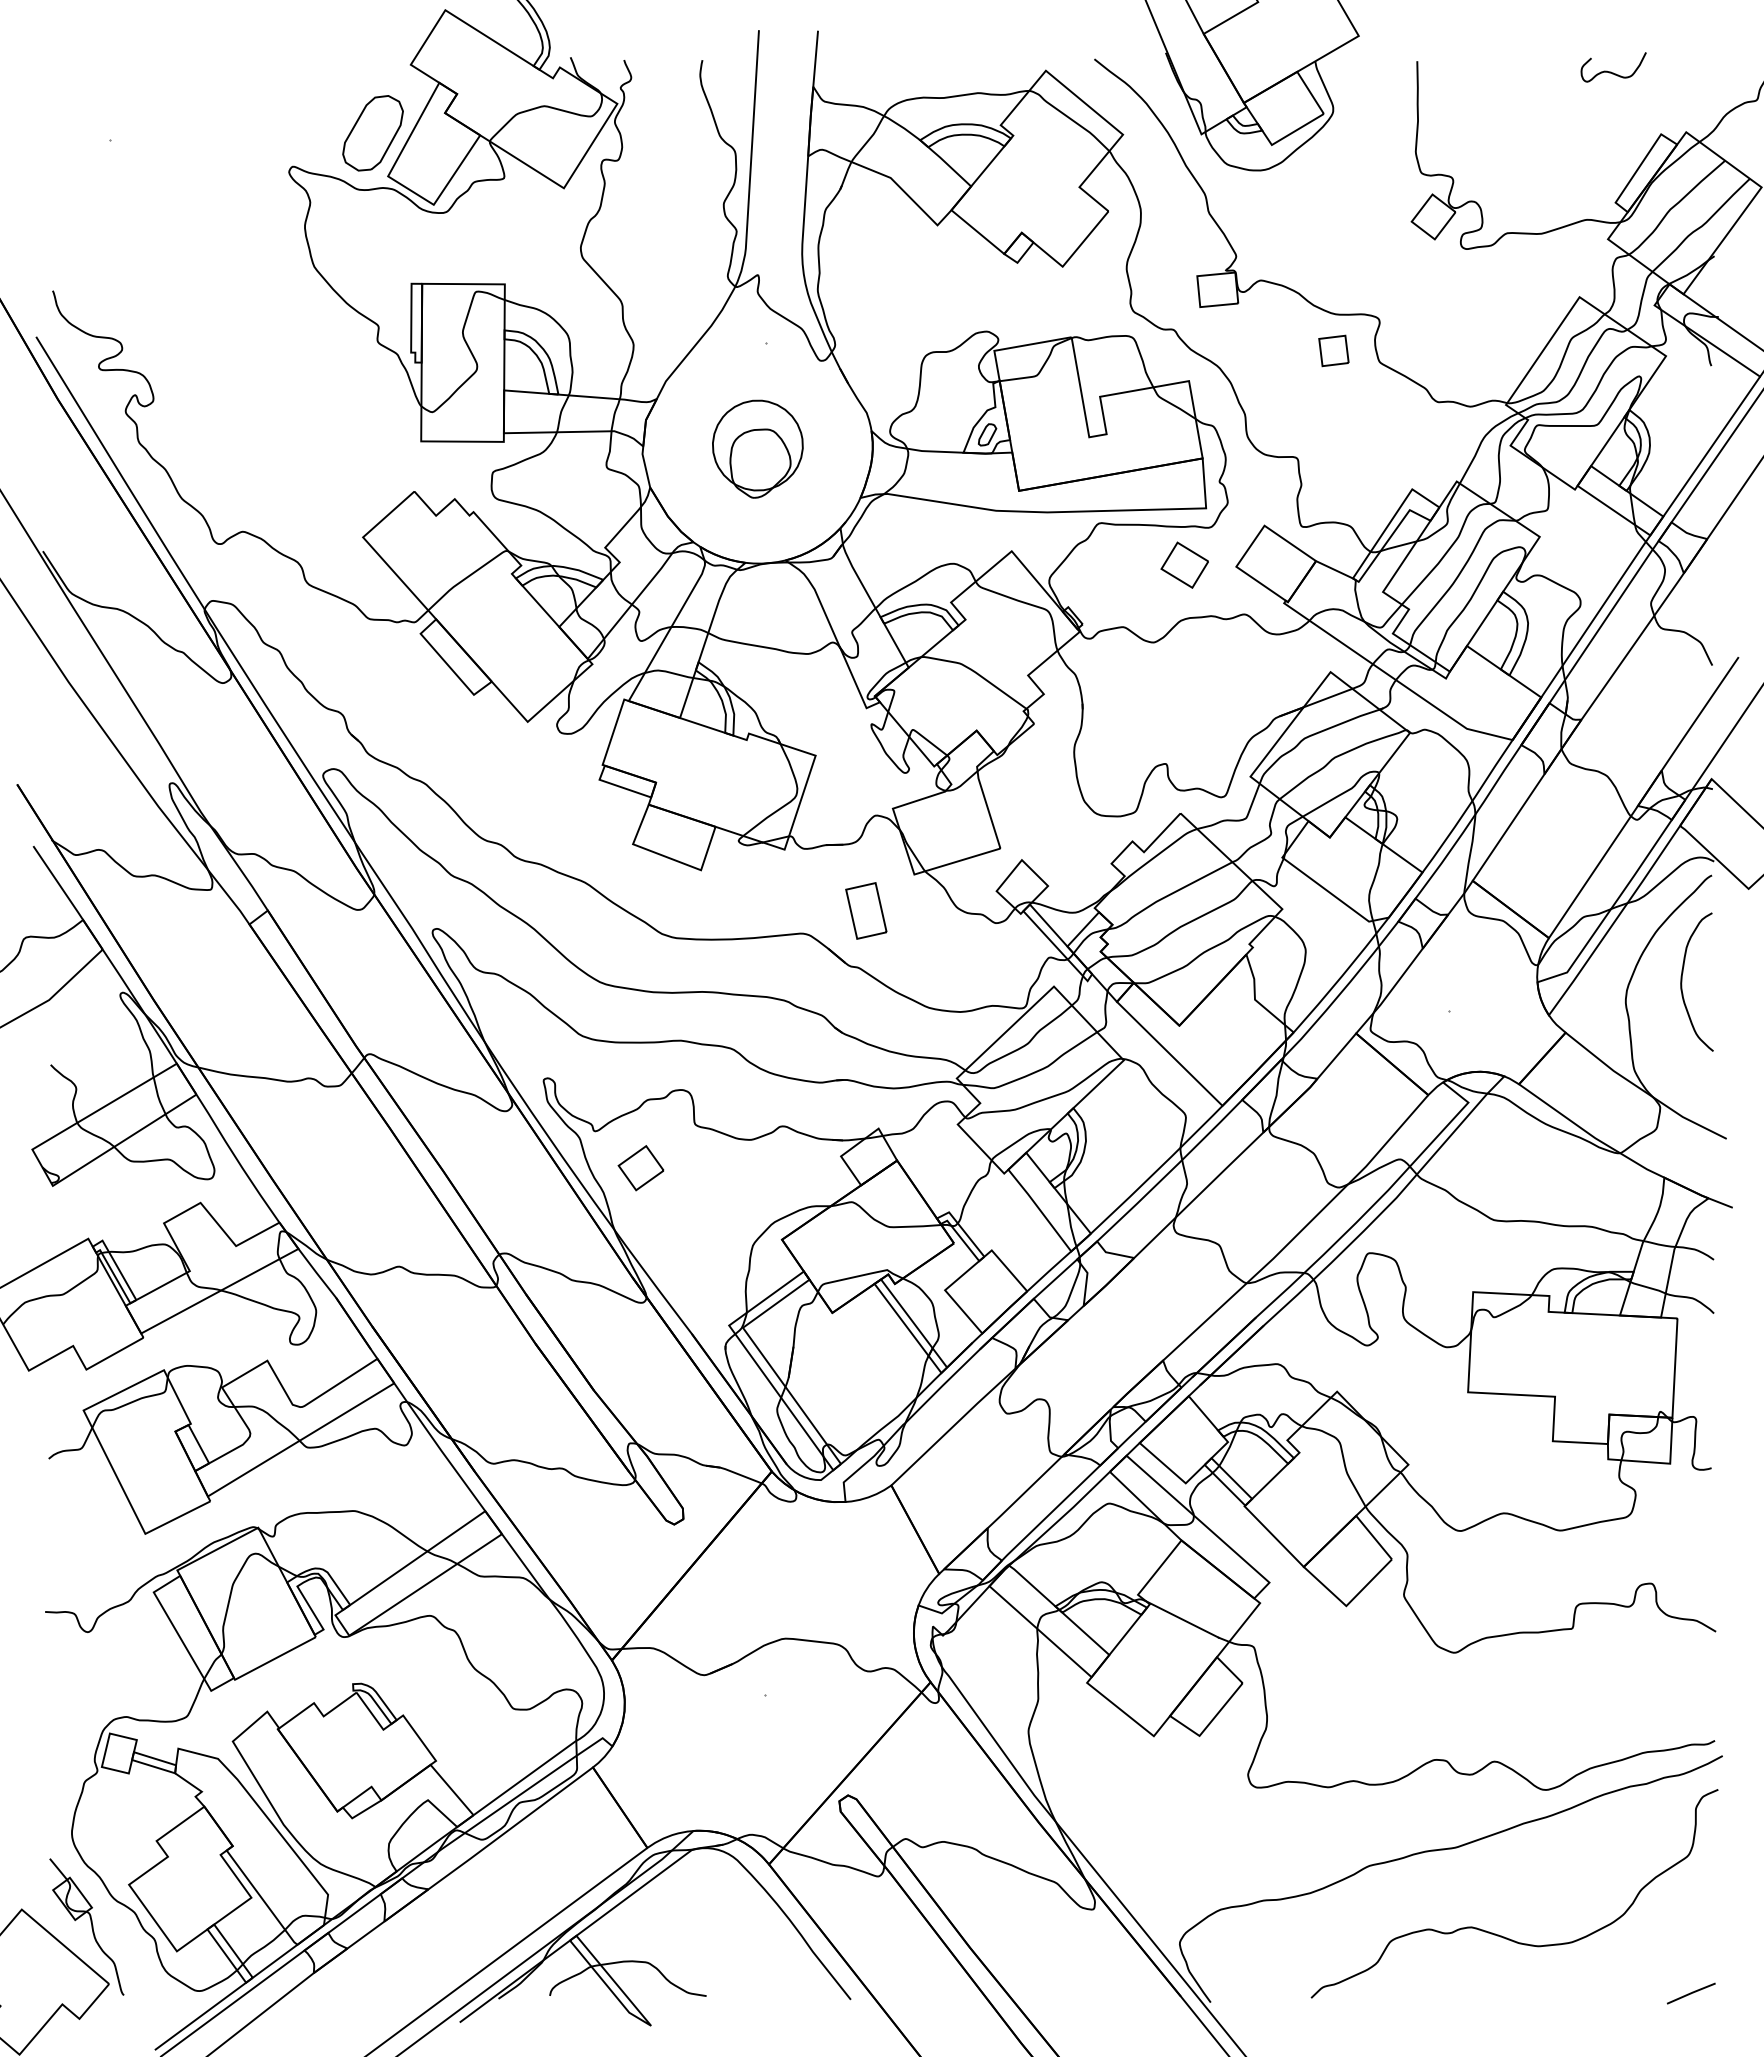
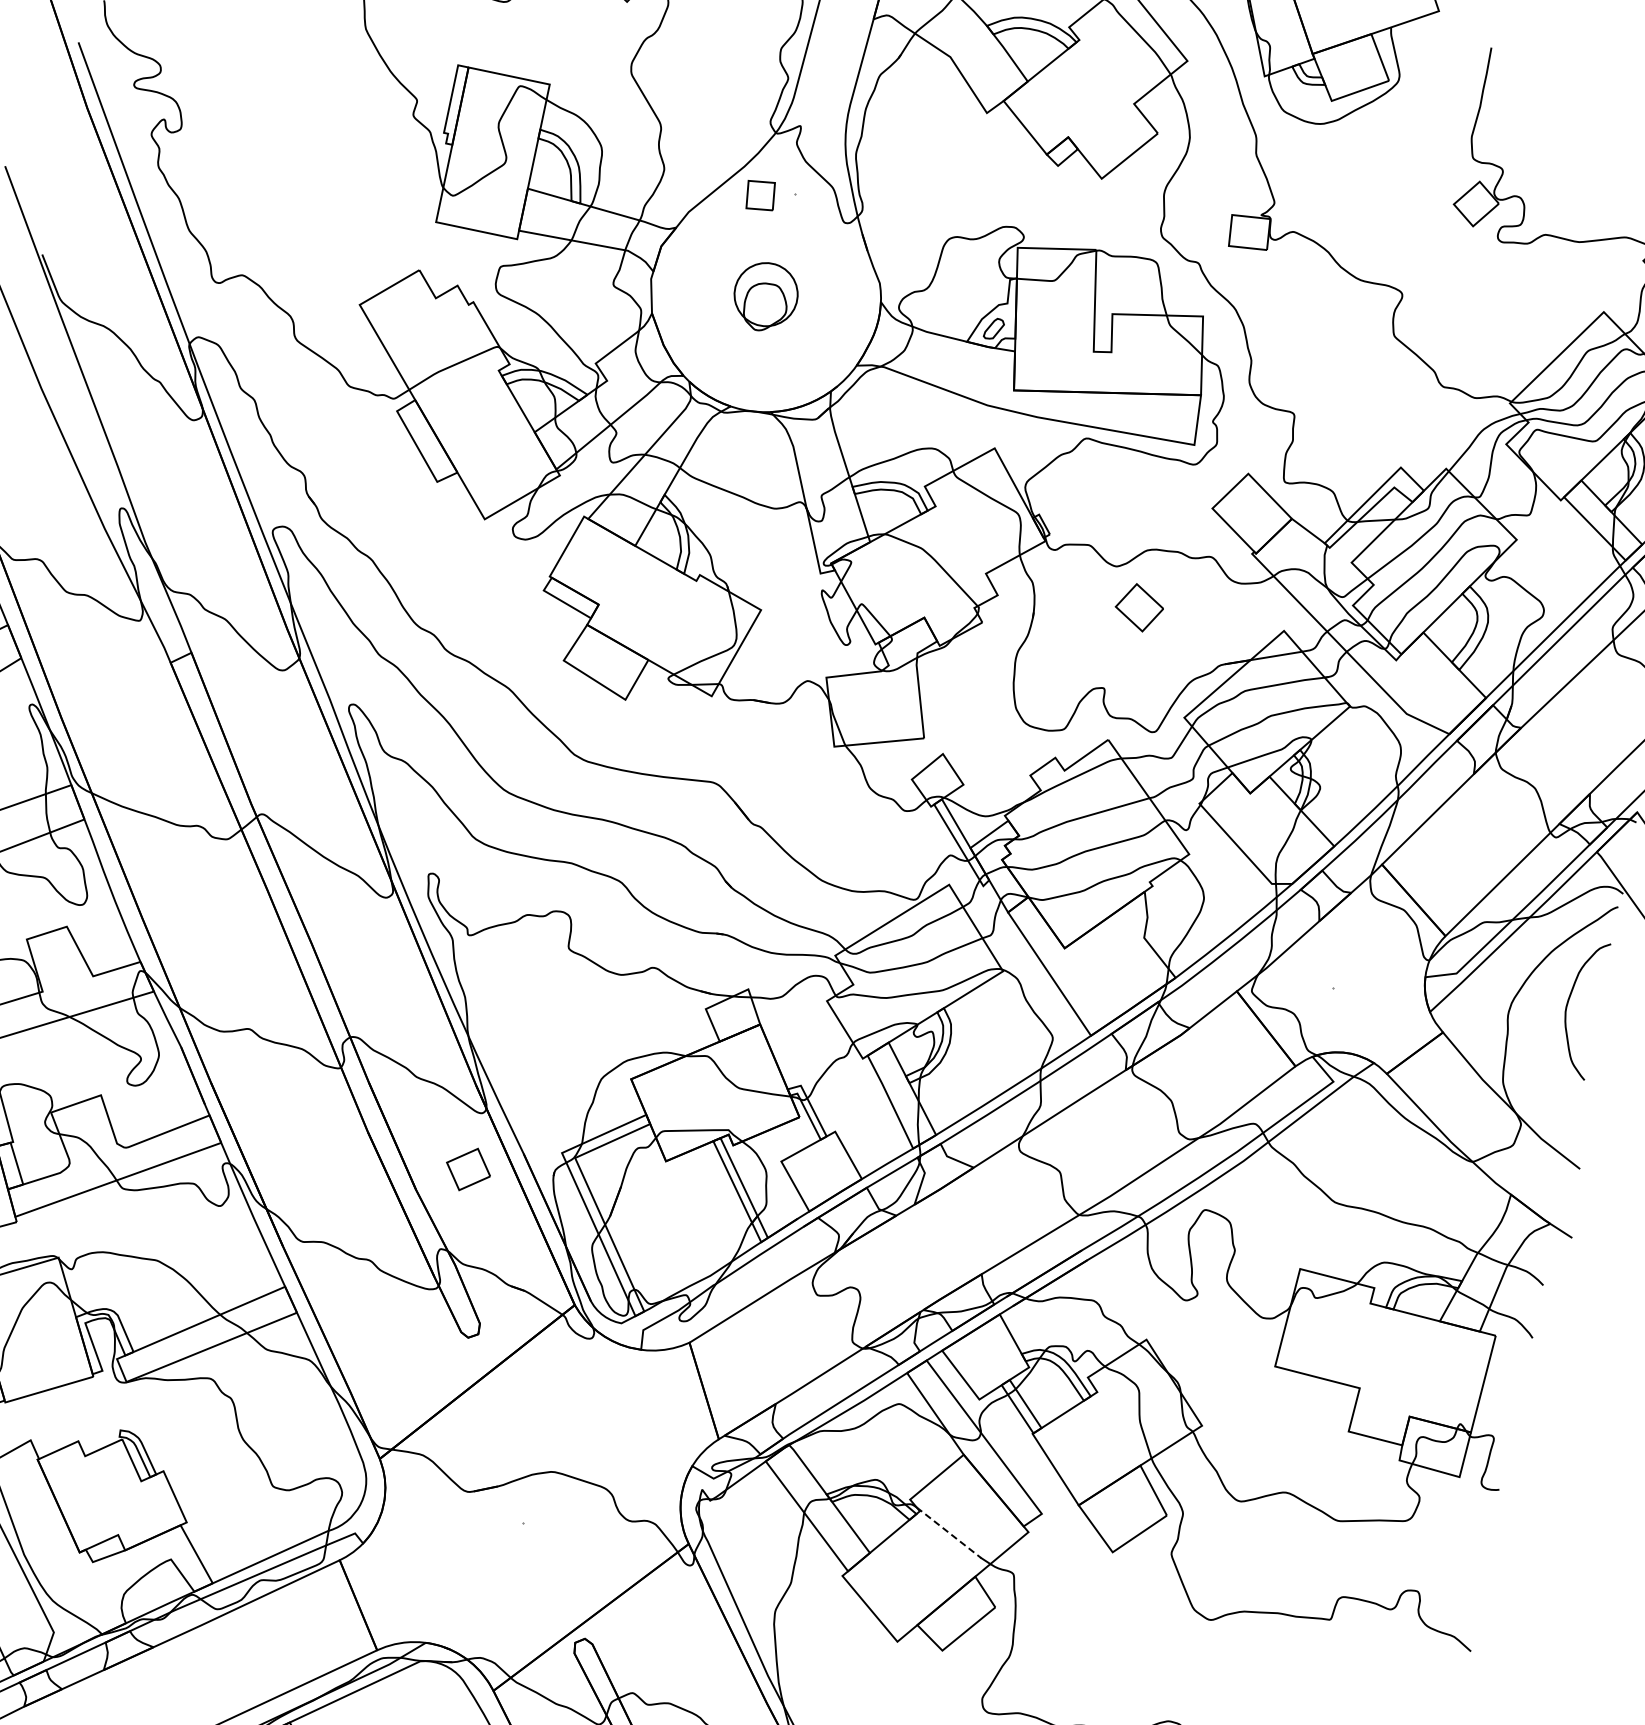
part: (1333, 350) -> (760, 195), moved
part: (757, 448) -> (765, 296), size x0.7
part: (1184, 564) -> (1139, 606), moved
part: (866, 910) -> (780, 772), removed
part: (640, 1168) -> (467, 1169), moved
line: (1182, 1619) -> (948, 1532), solid -> dashed

